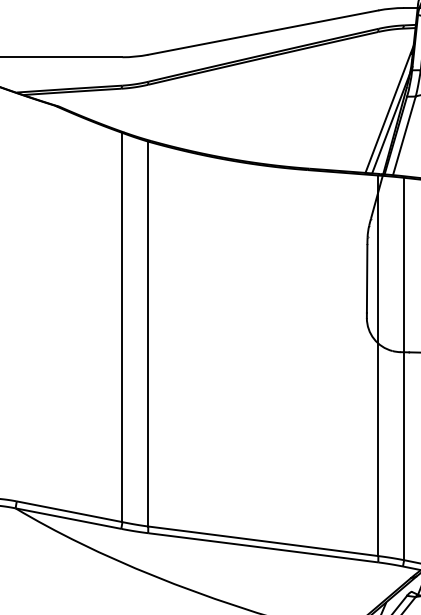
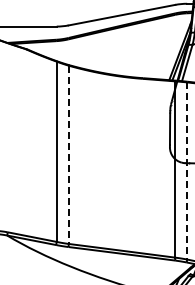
line: (147, 335) -> (68, 155), solid -> dashed
line: (404, 367) -> (187, 170), solid -> dashed

